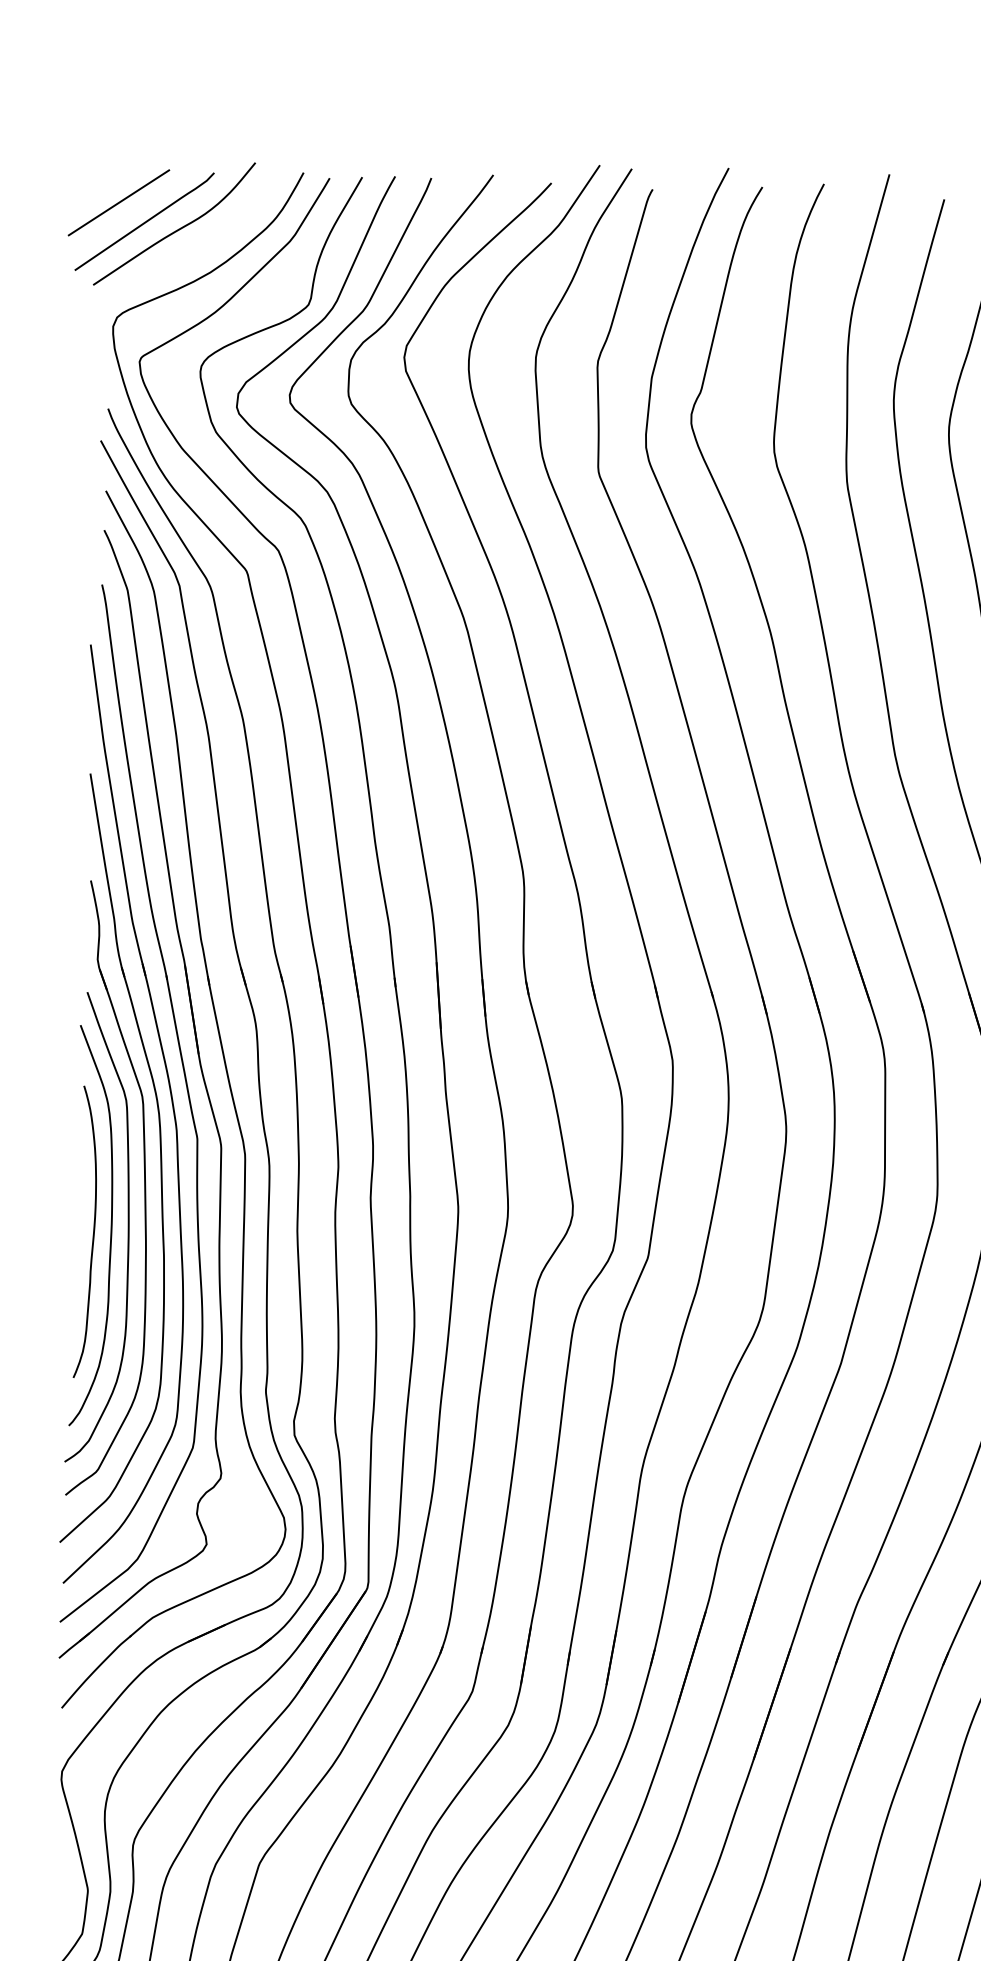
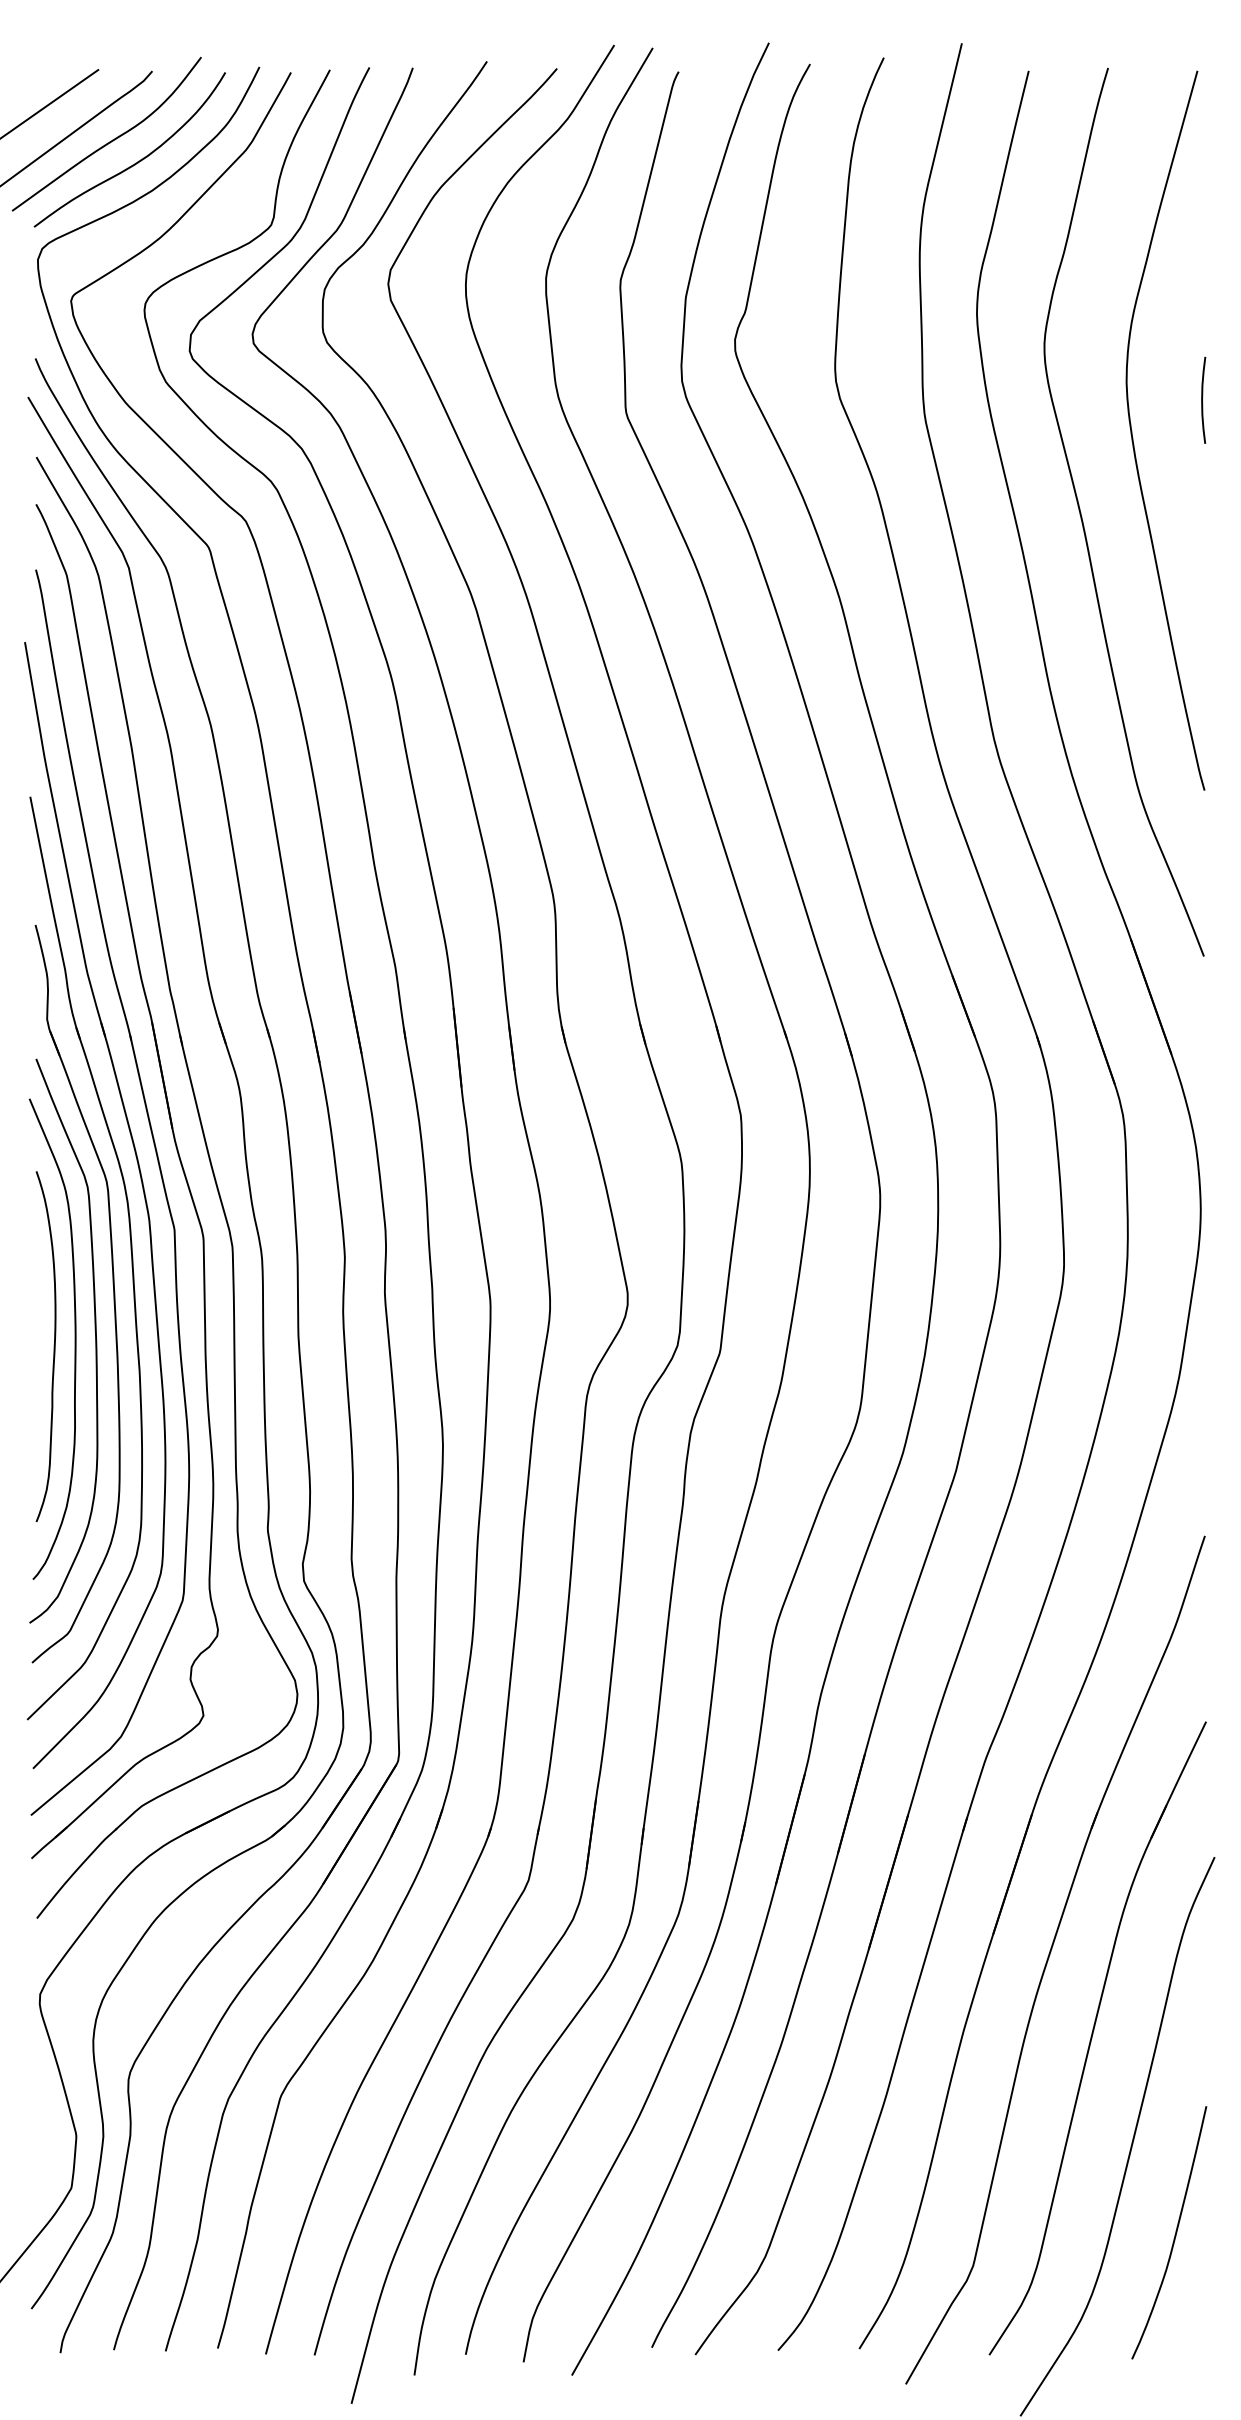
curve: (197, 248) -> (135, 162), added

